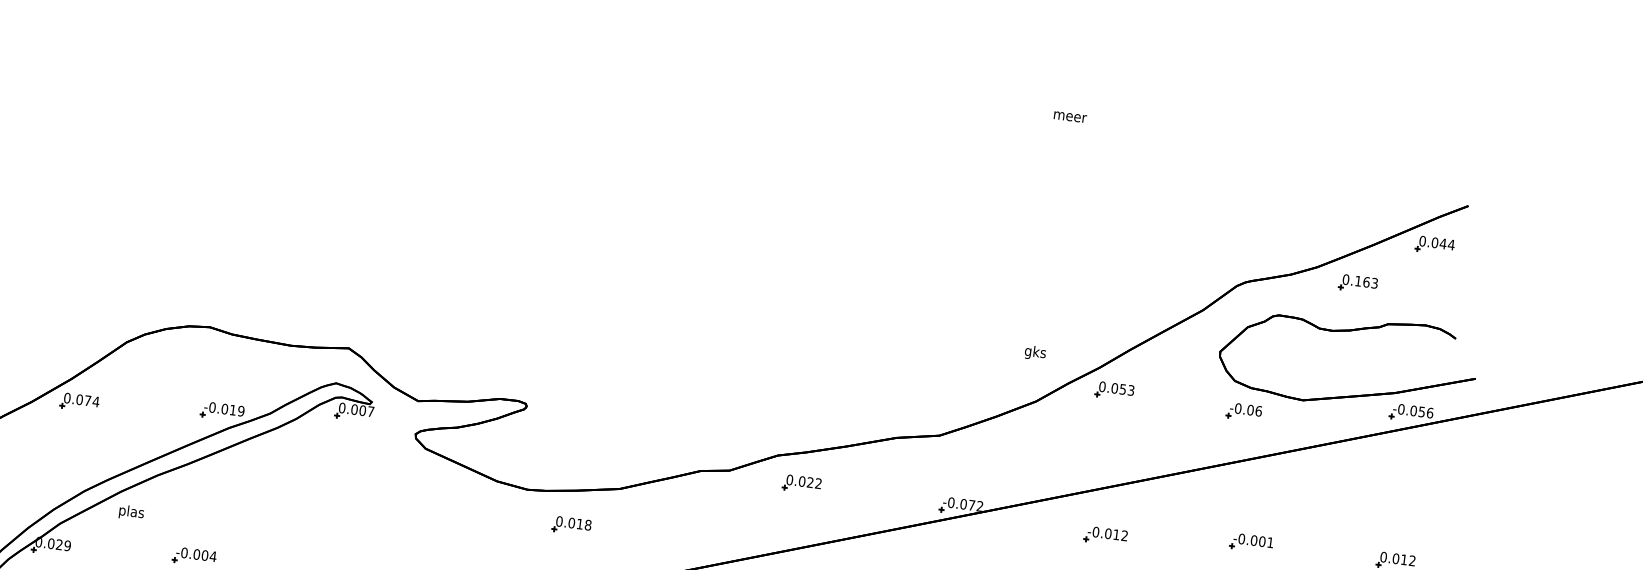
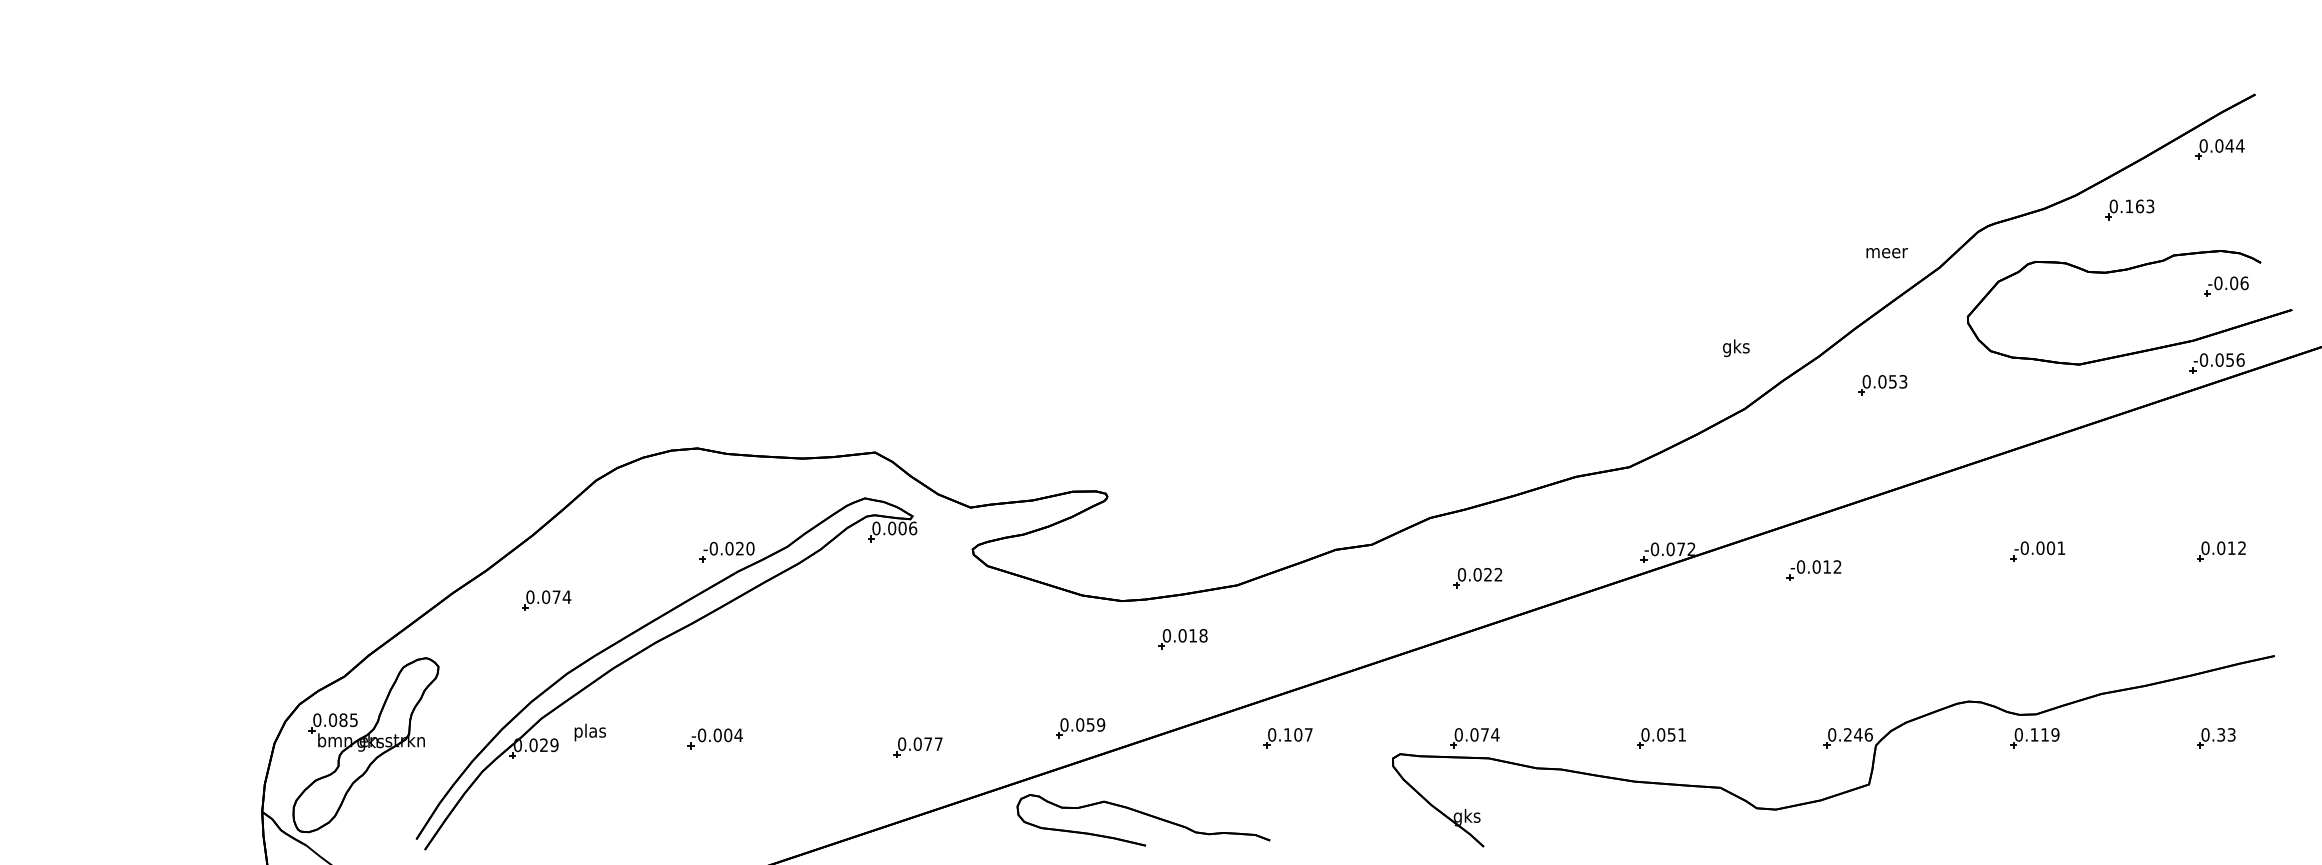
text: (1069, 117) -> (1886, 253), moved
part: (1114, 391) -> (1882, 385), moved
part: (79, 402) -> (546, 600), moved
text: (237, 410) -> (745, 548), -0.019 -> -0.020
text: (371, 411) -> (913, 528), 0.007 -> 0.006
part: (1244, 411) -> (2226, 286), moved
part: (801, 484) -> (1477, 578), moved
text: (130, 512) -> (589, 732), moved
part: (1105, 536) -> (1813, 570), moved

